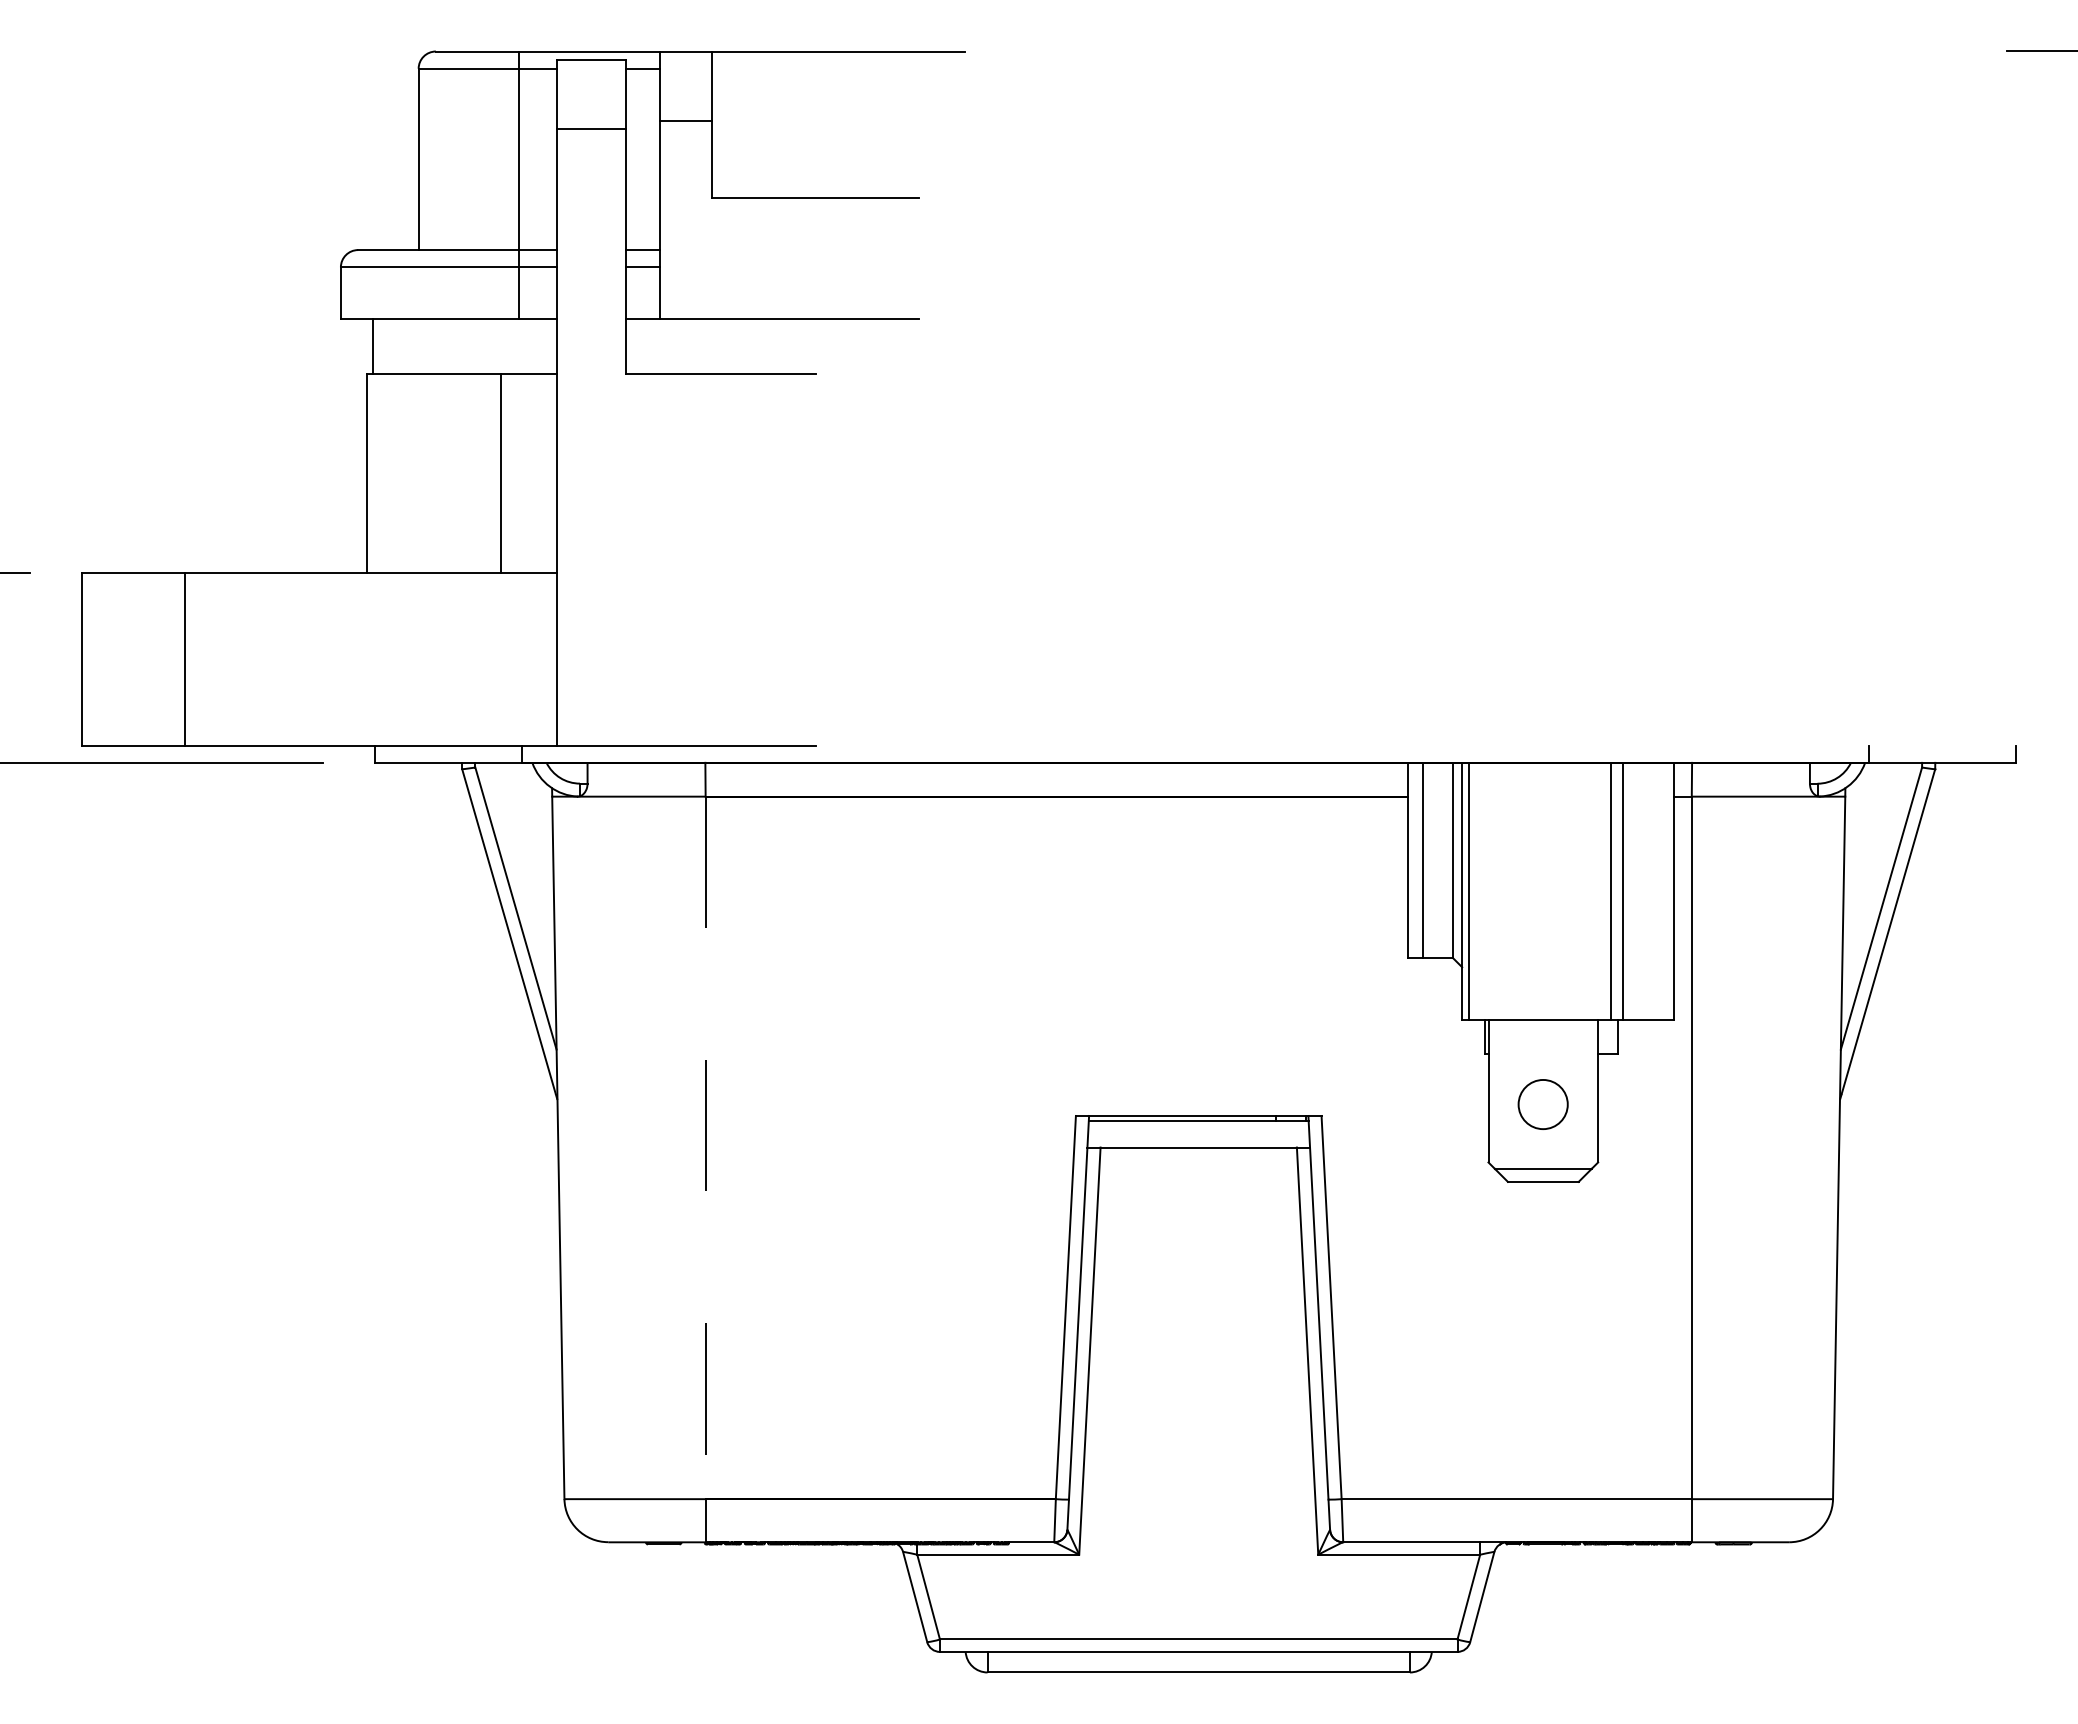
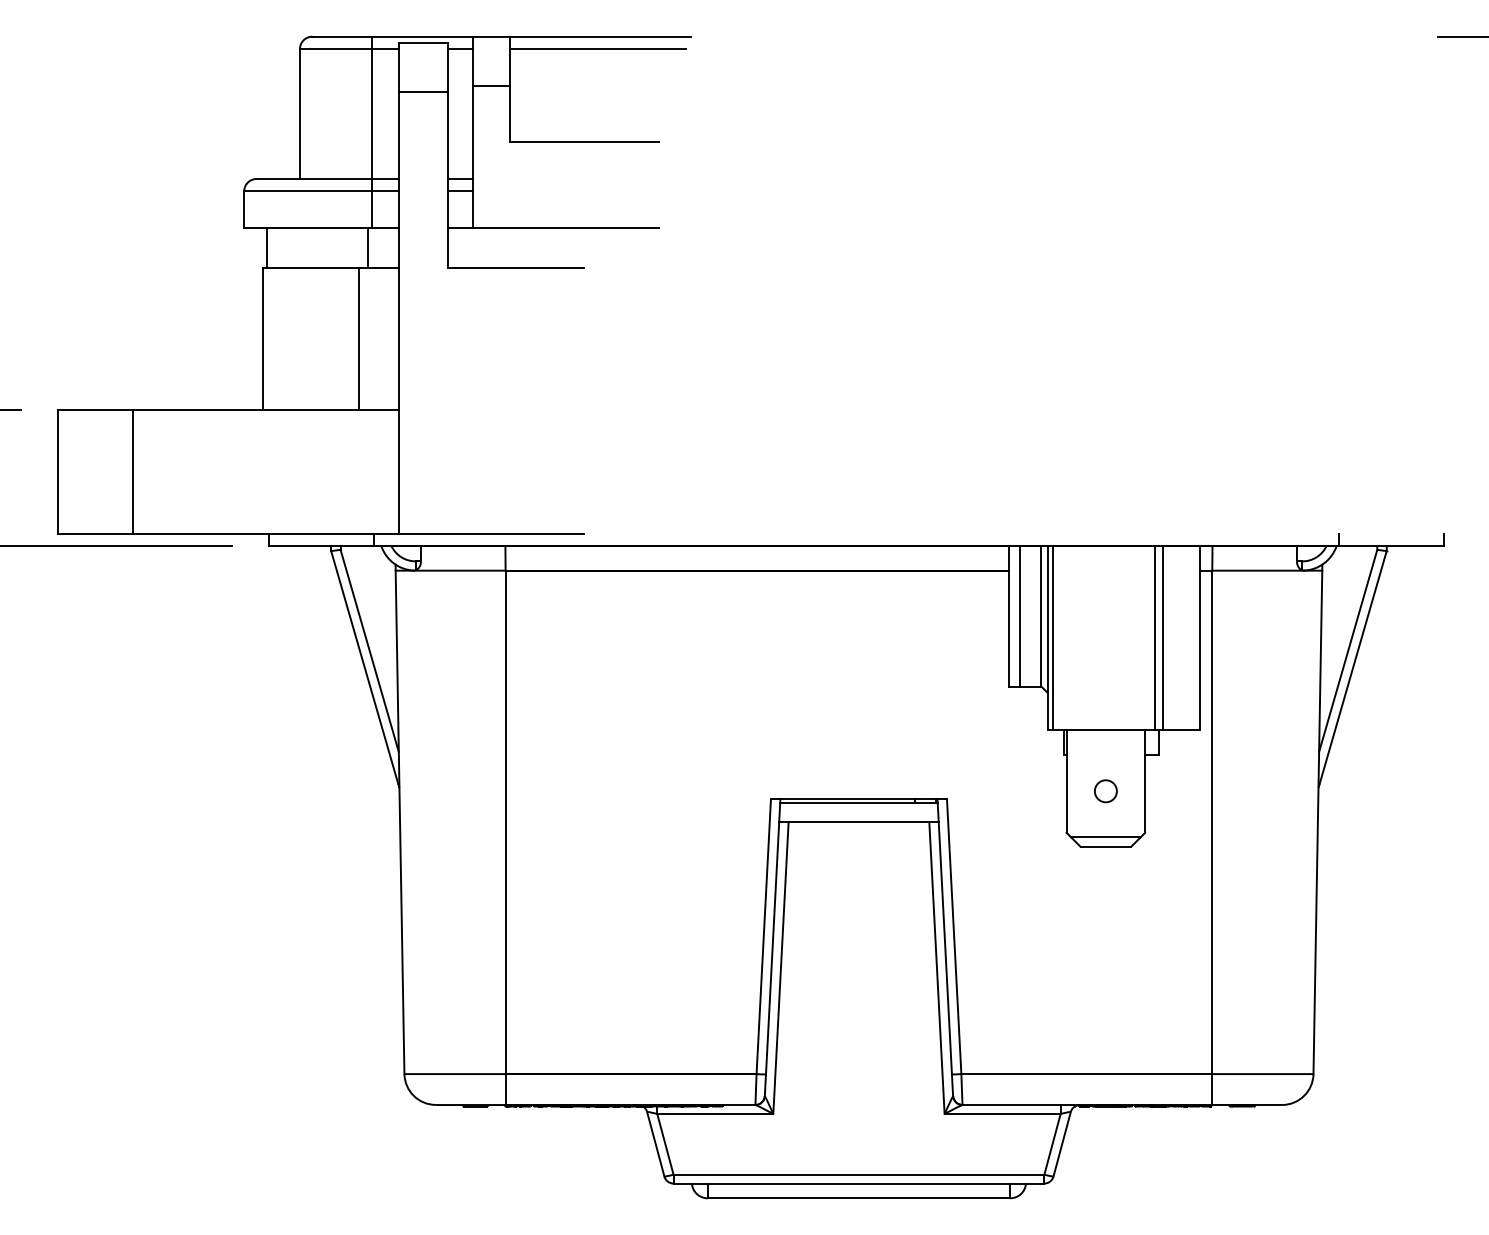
line: (834, 68) -> (597, 48), added
line: (513, 346) -> (367, 248), added
circle: (1543, 1104) -> (1106, 791), size x0.62
line: (705, 1148) -> (505, 822), dashed -> solid

